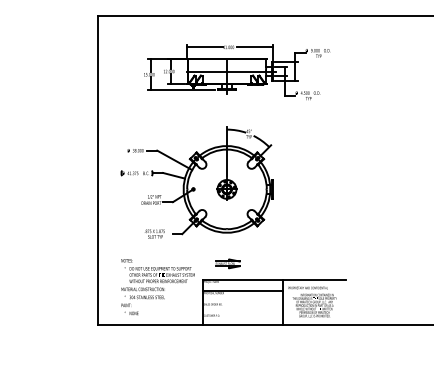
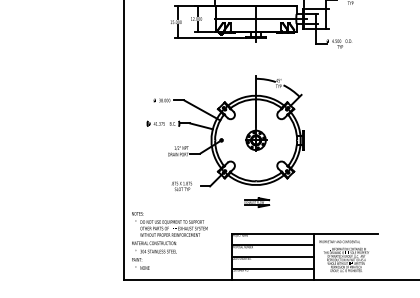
part: (227, 263) -> (256, 202), moved
text: (157, 287) -> (169, 241), moved
line: (242, 302) -> (272, 256), added
line: (242, 313) -> (272, 268), added

